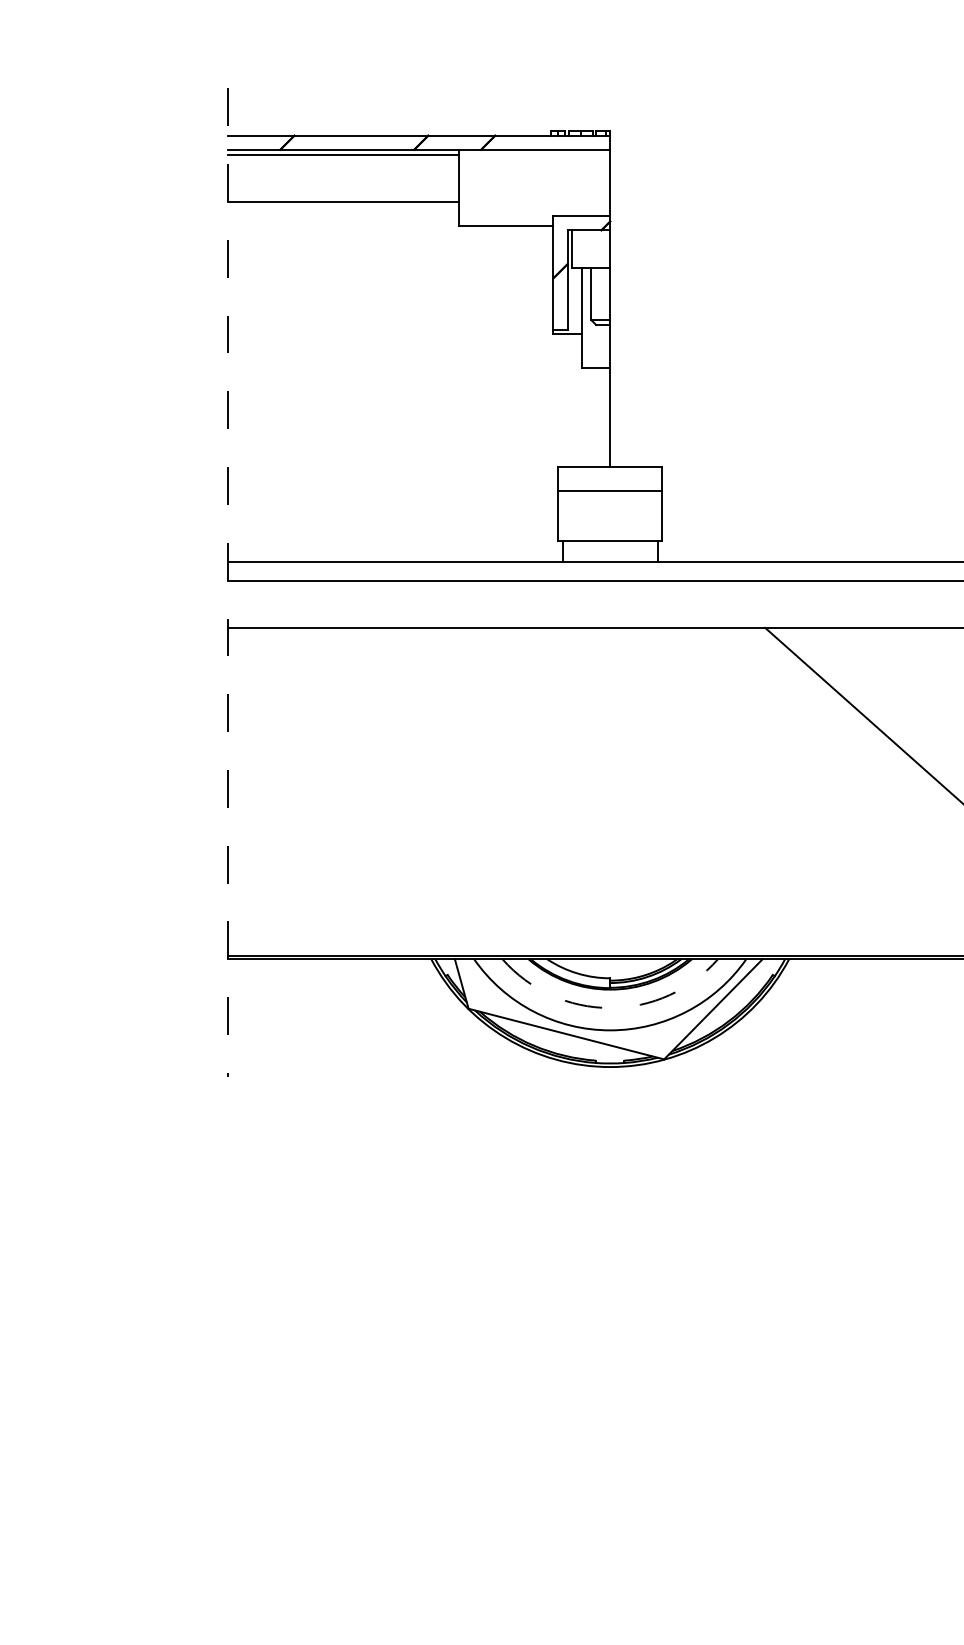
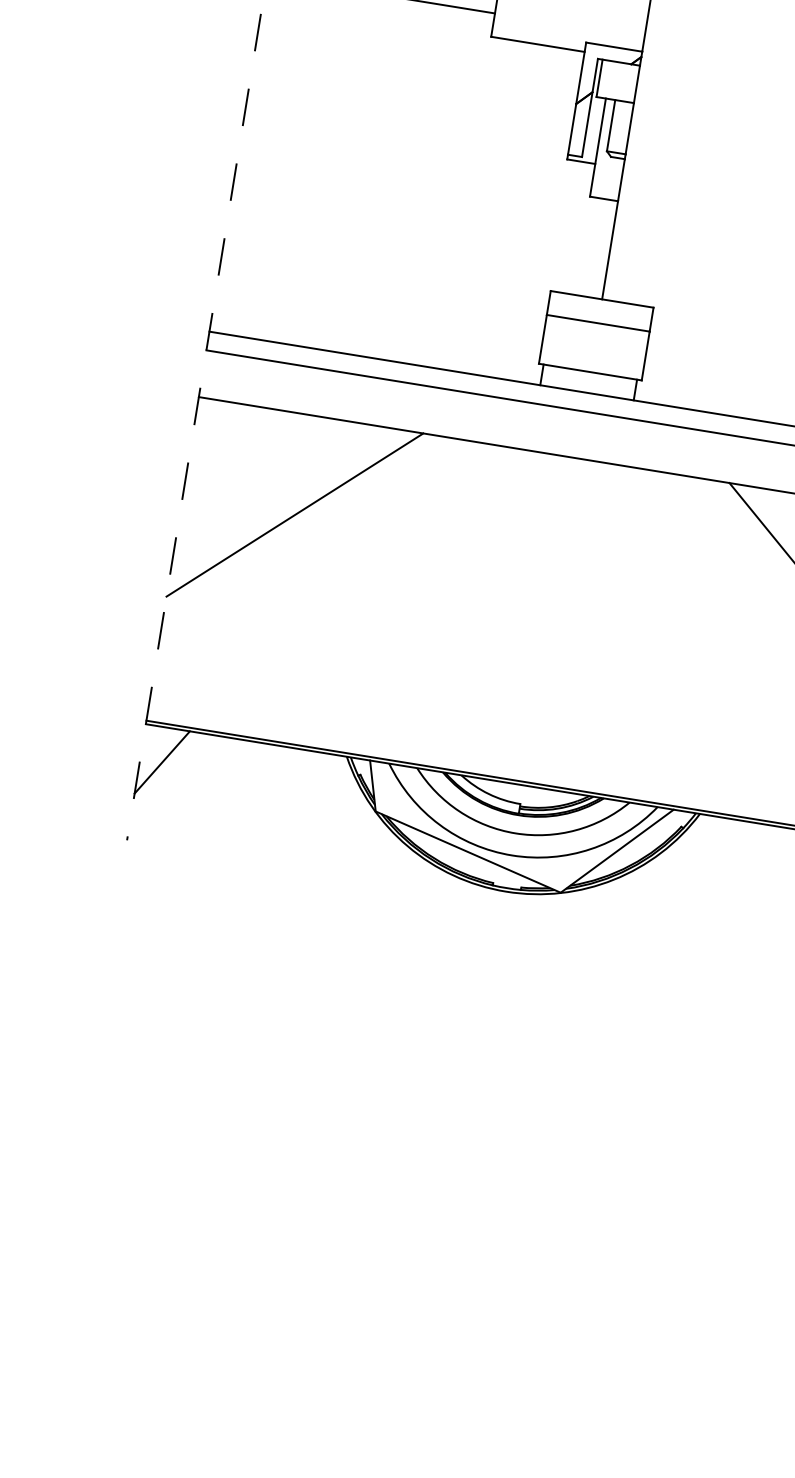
line: (341, 728) -> (295, 514), added
line: (249, 994) -> (161, 762), added
arc: (610, 1008) -> (515, 833), dashed -> solid

